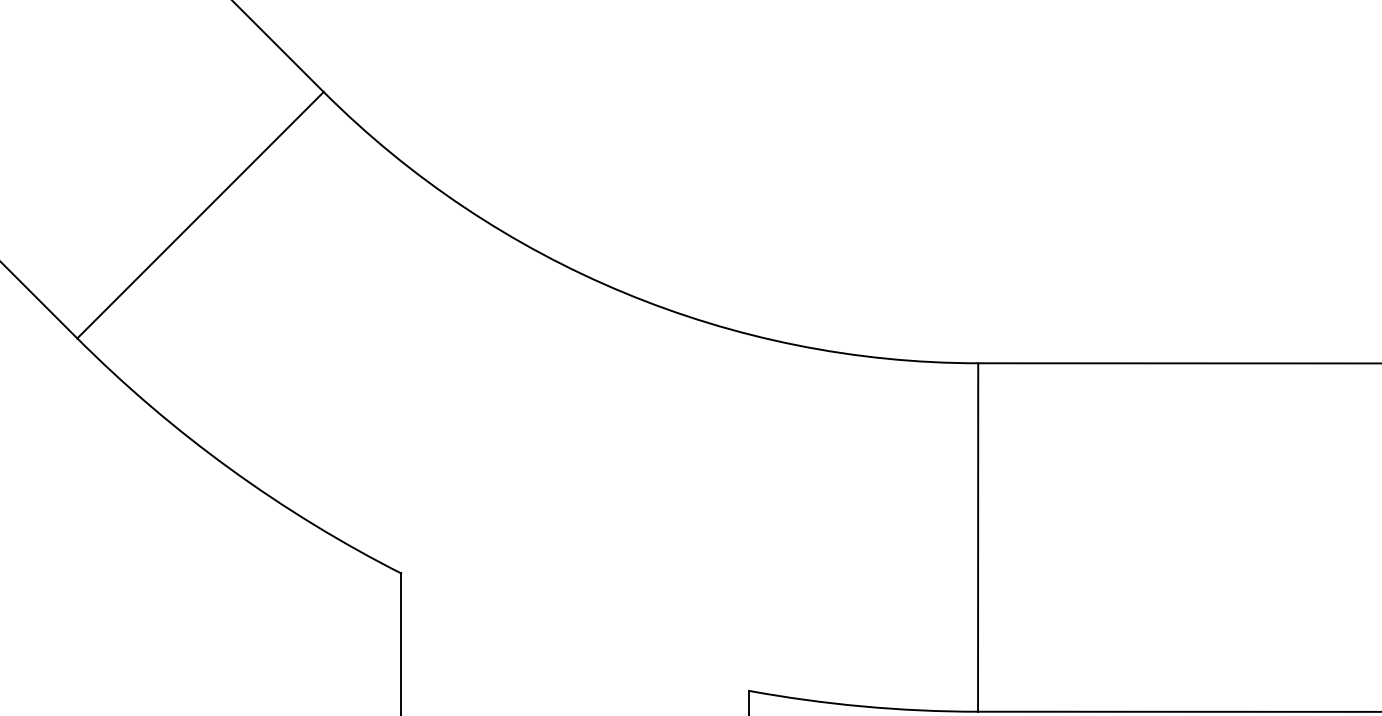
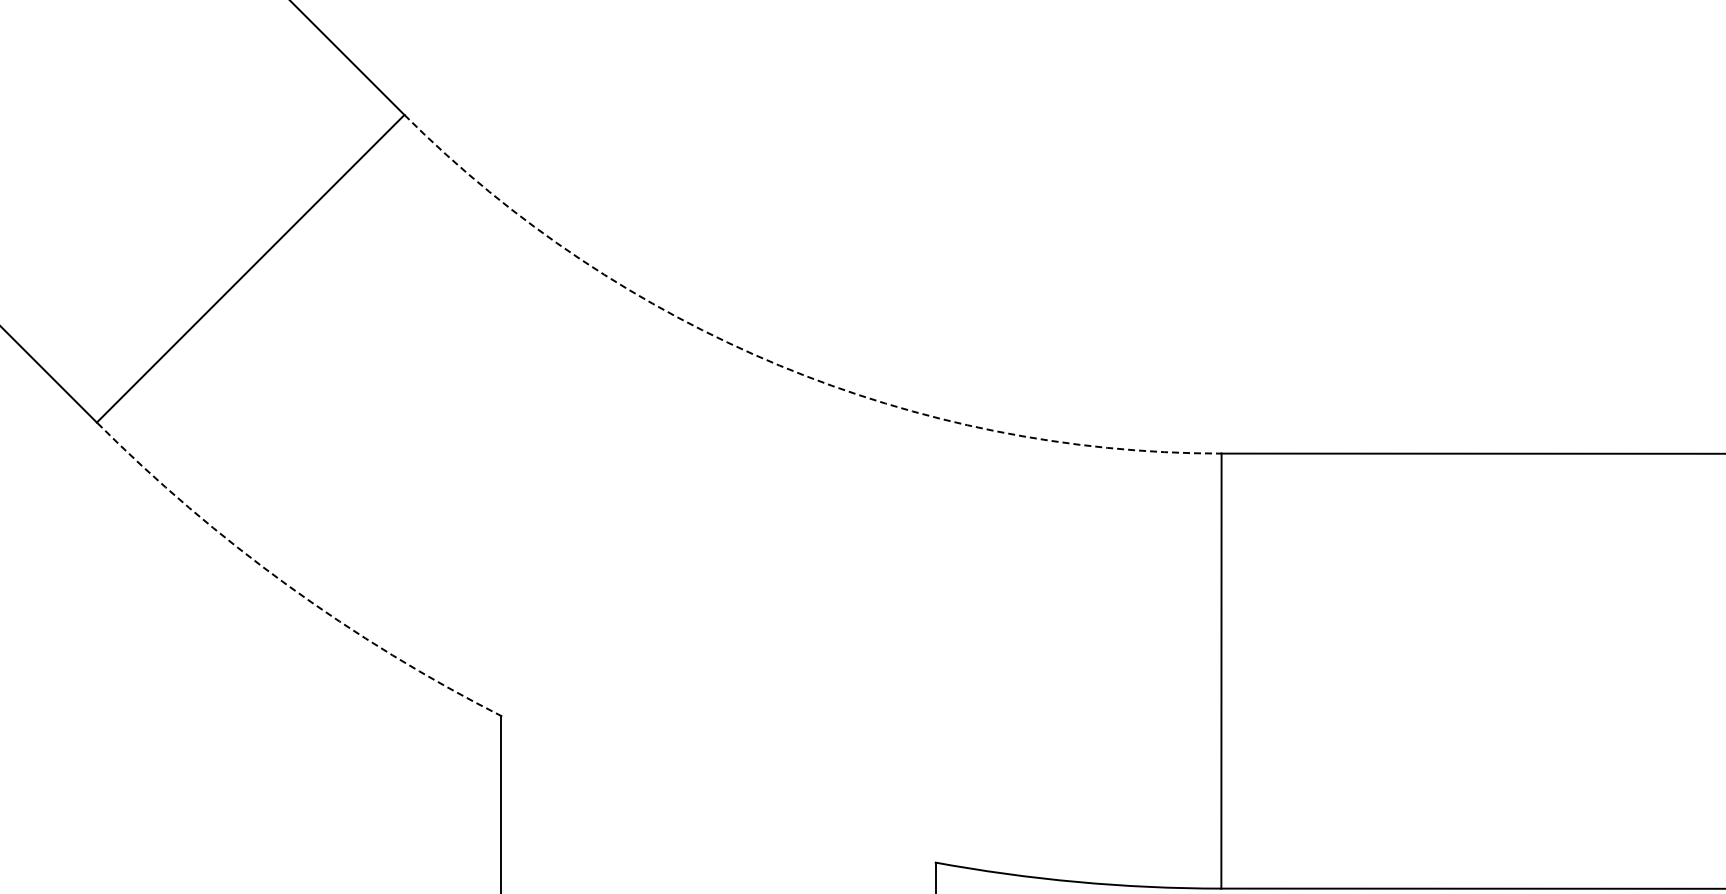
arc: (624, 292) -> (779, 365), solid -> dashed
arc: (230, 468) -> (287, 585), solid -> dashed

